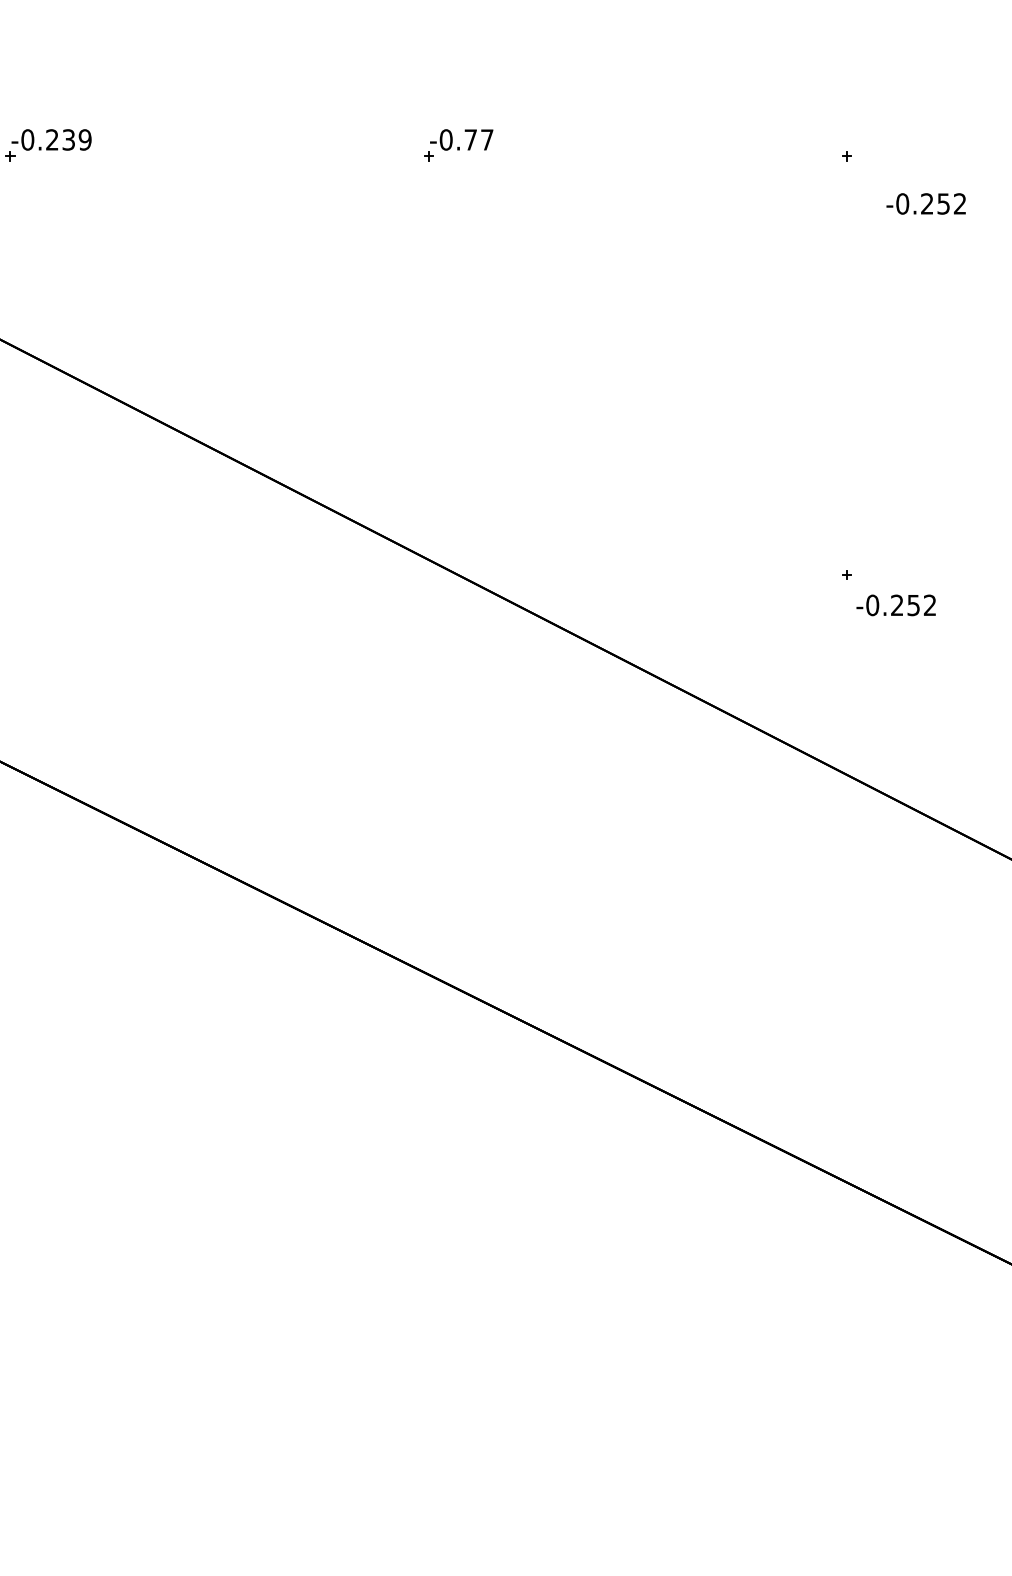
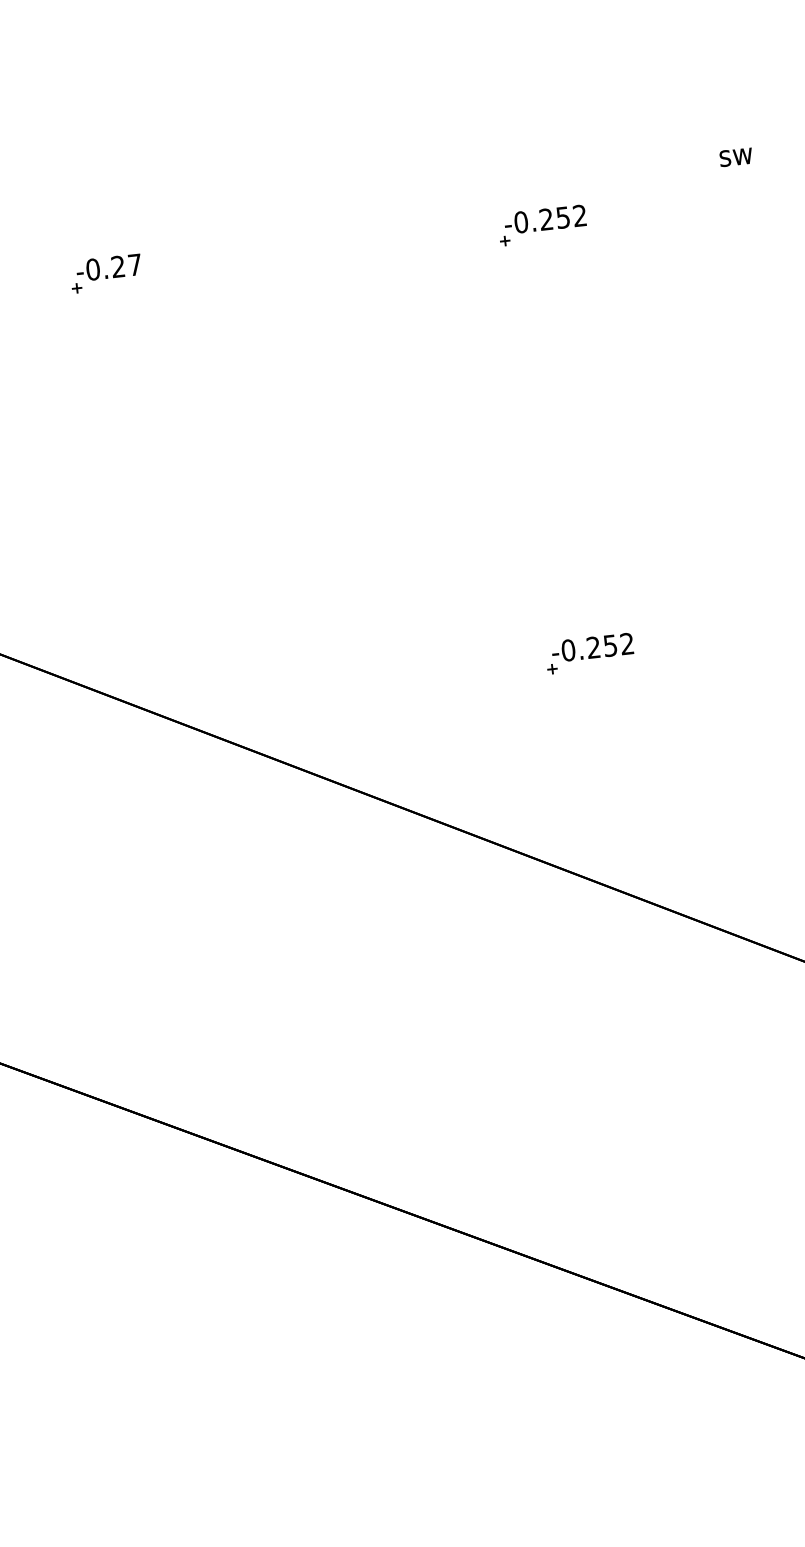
text: (470, 139) -> (117, 266), -0.77 -> -0.27
text: (925, 203) -> (544, 219), moved
text: (895, 605) -> (591, 647), moved

